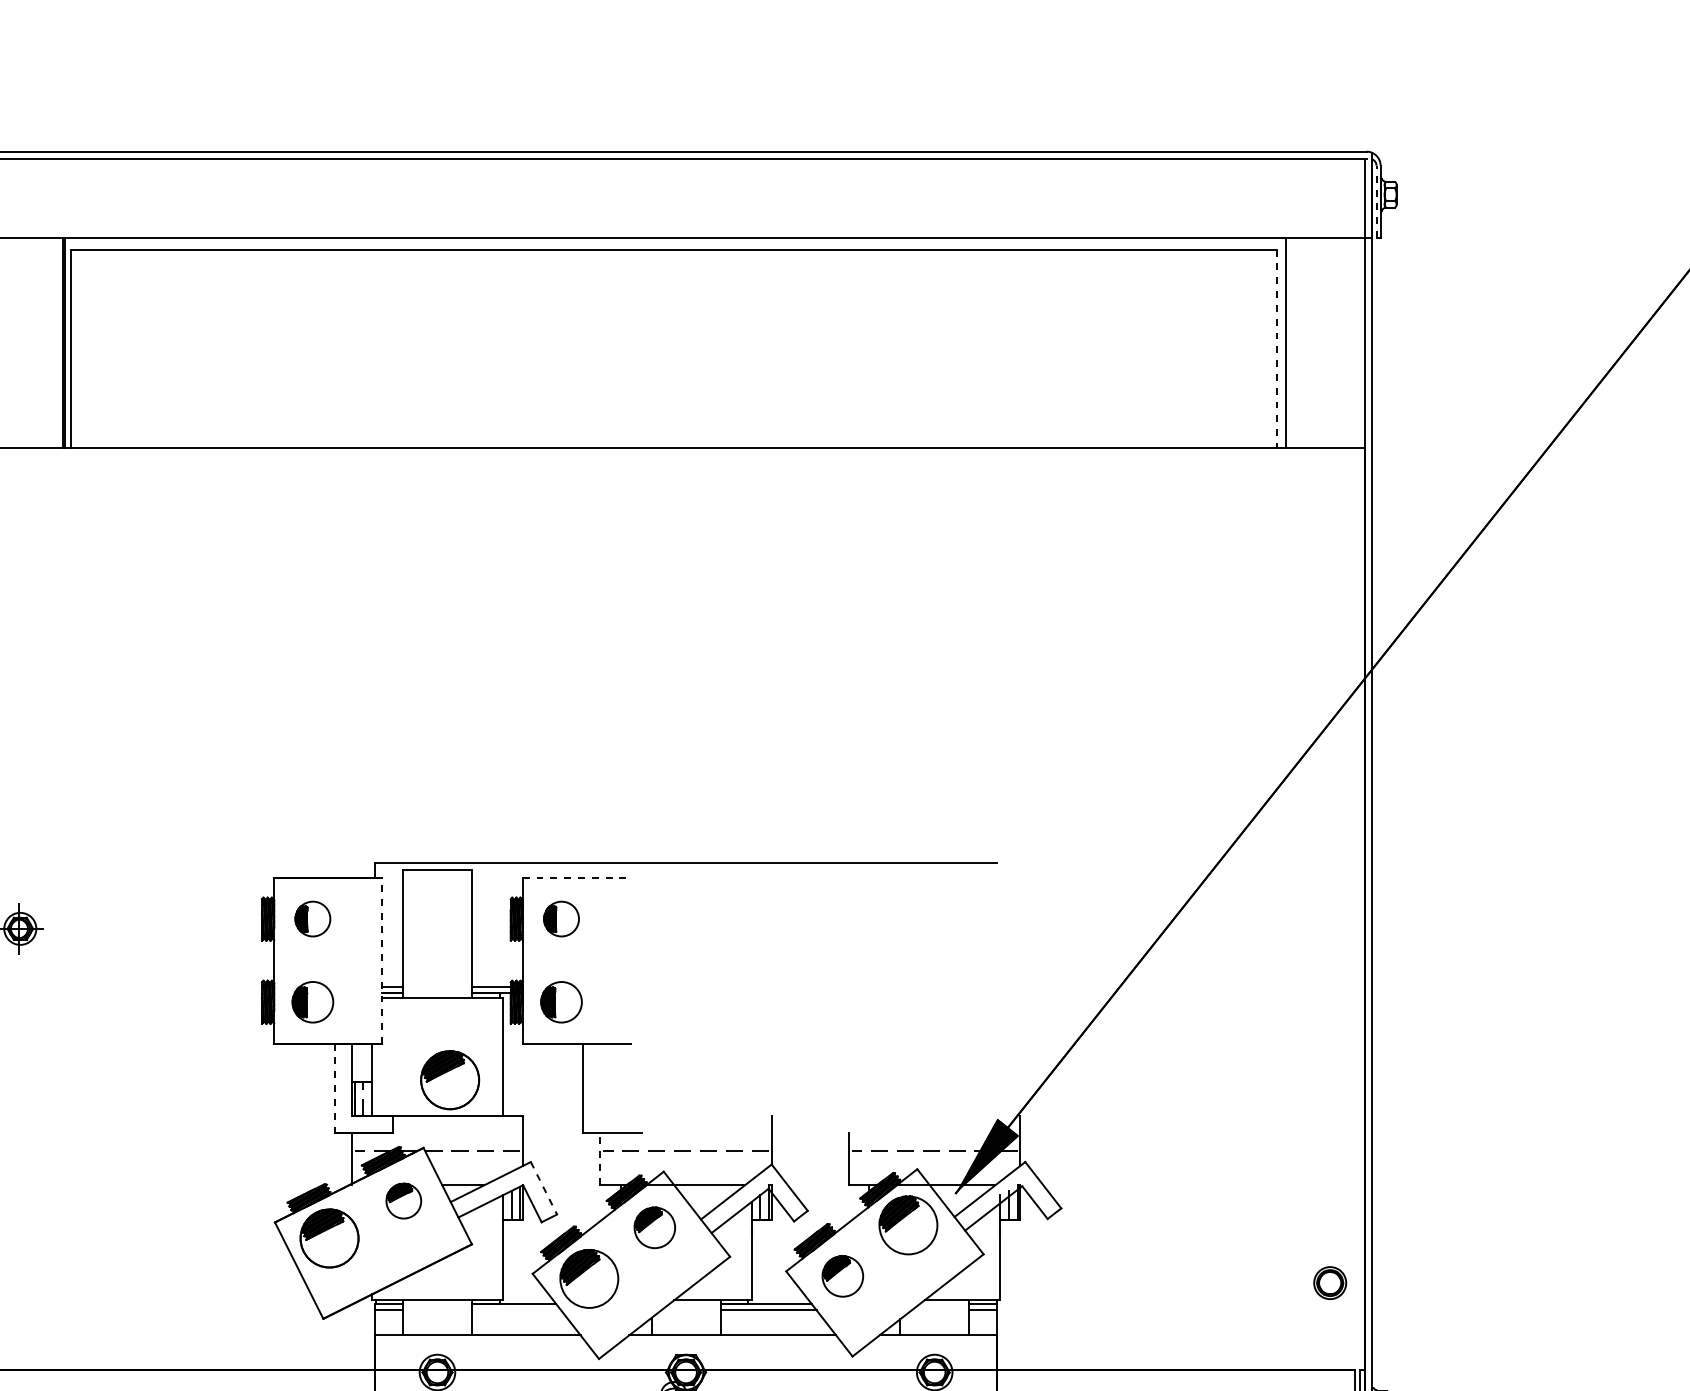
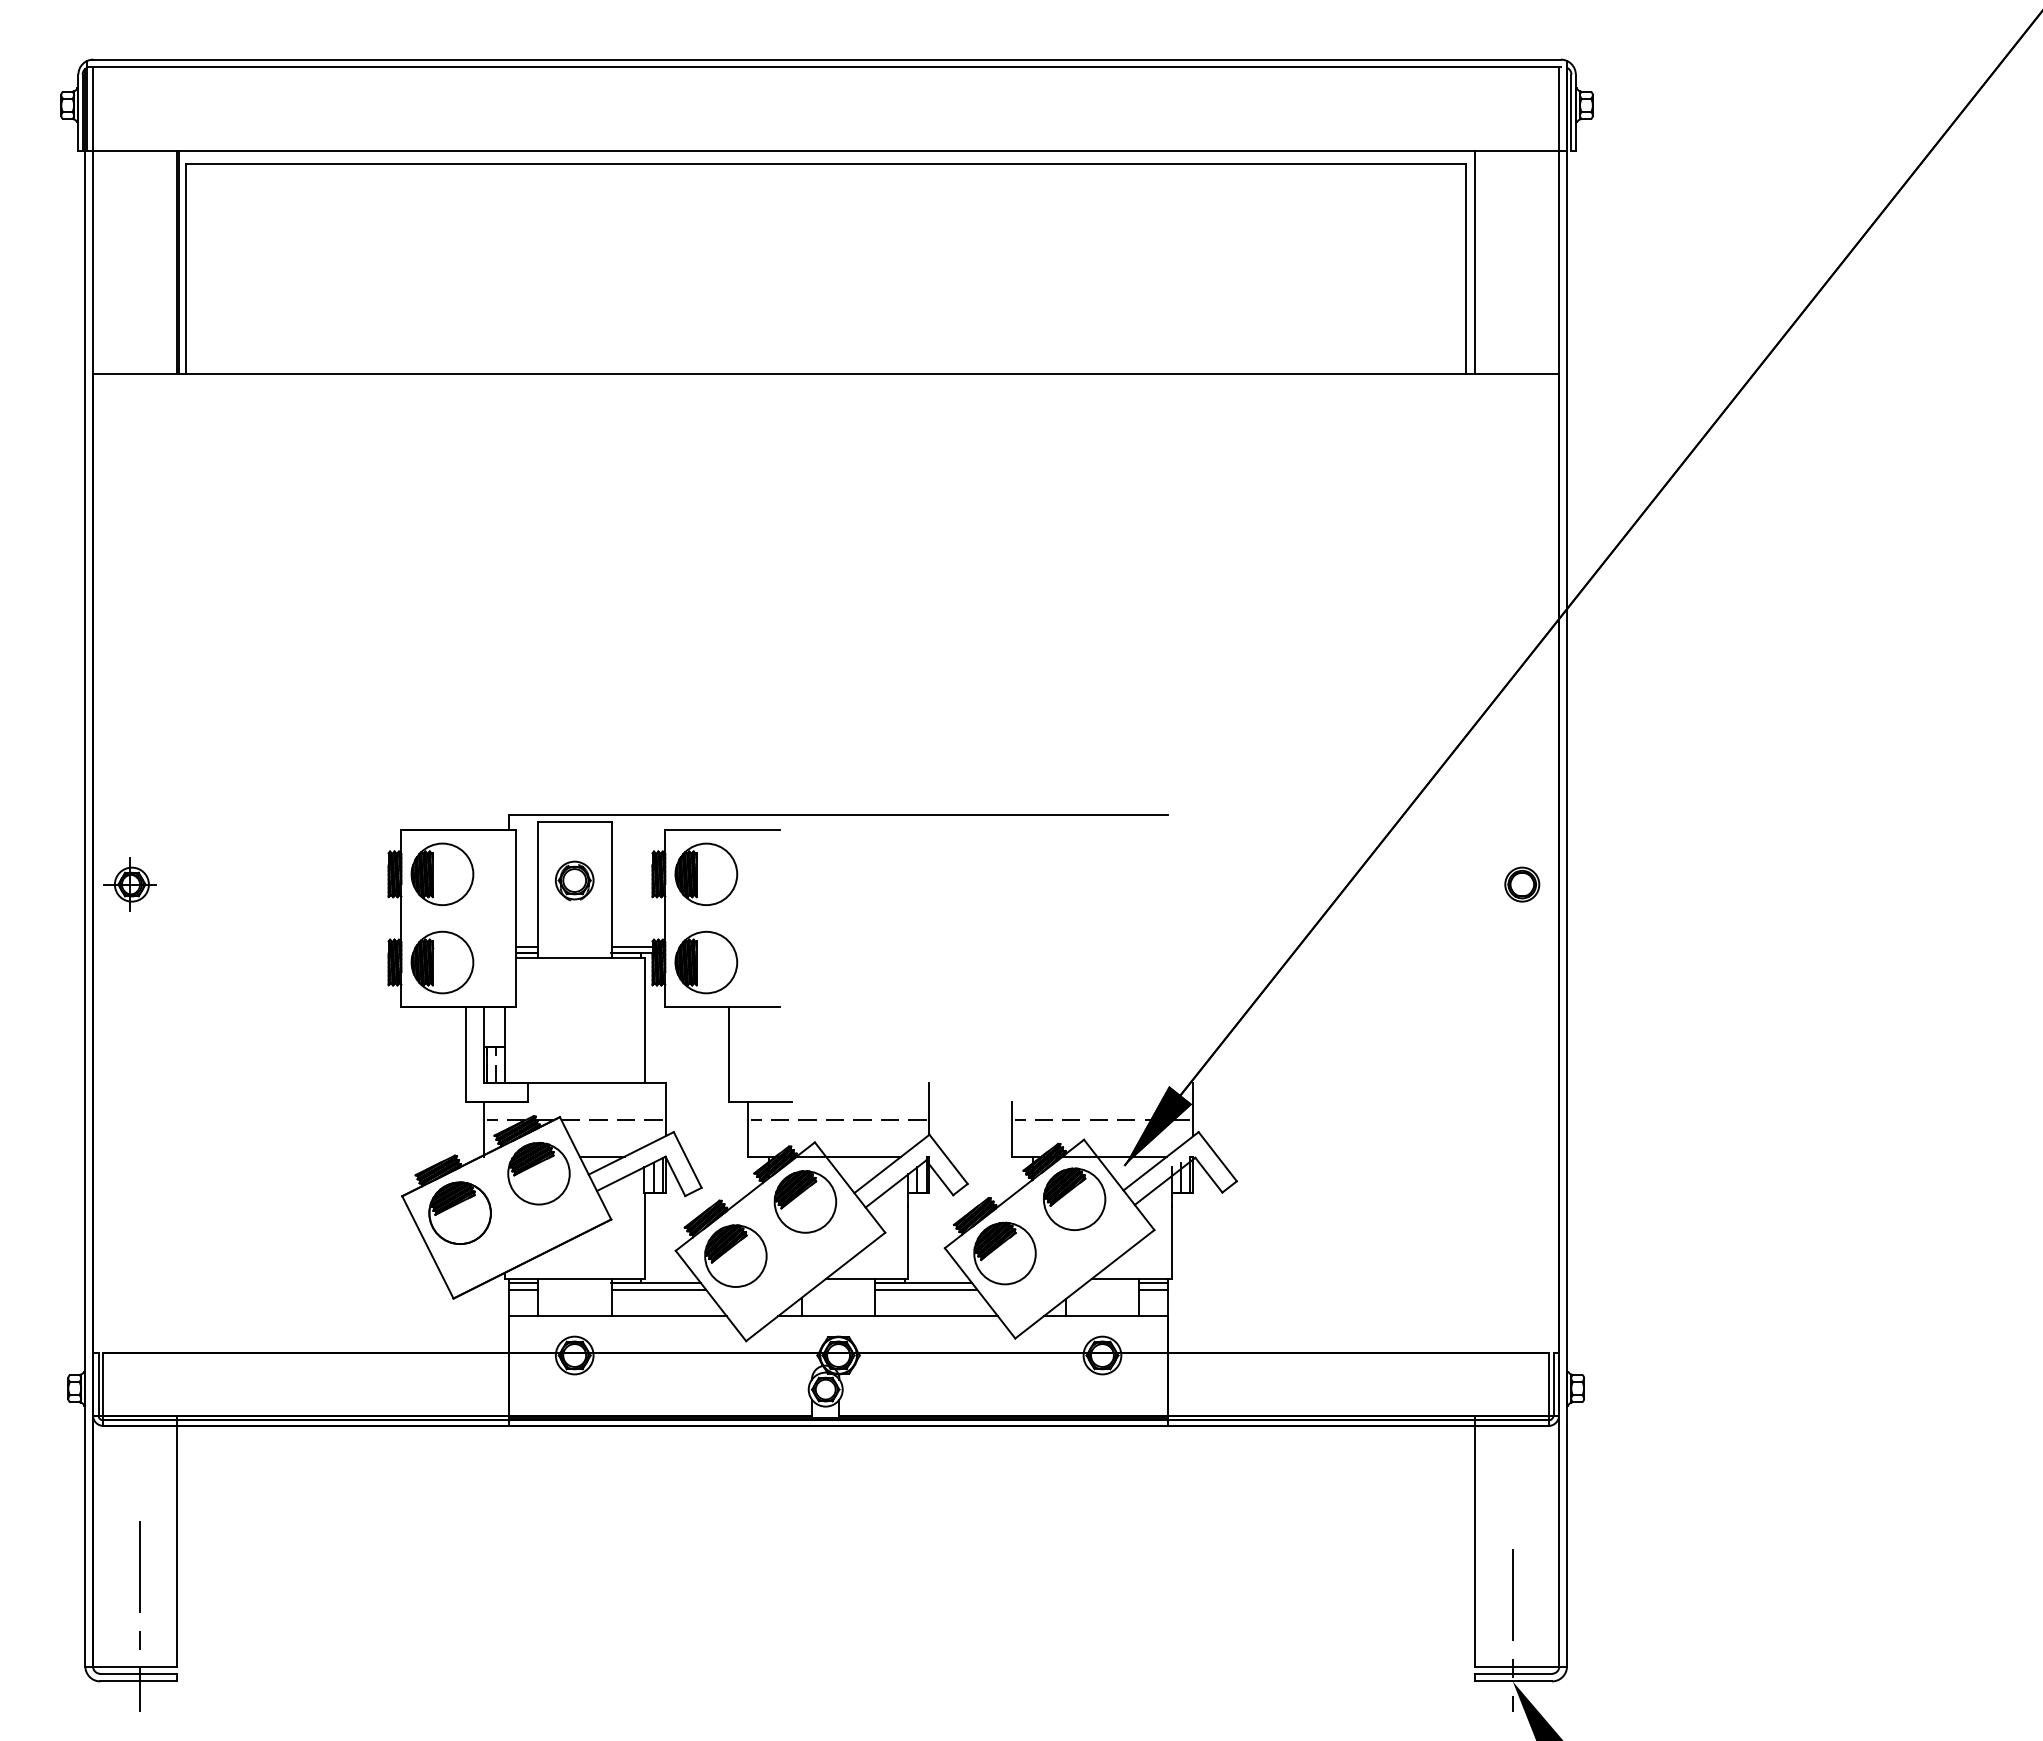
line: (1376, 201) -> (1571, 112), dashed -> solid
line: (1276, 349) -> (1465, 269), dashed -> solid
line: (576, 877) -> (722, 830), dashed -> solid
part: (312, 918) -> (442, 873), size x1.67
part: (561, 918) -> (706, 873), size x1.67
part: (437, 924) -> (574, 880), added
line: (381, 959) -> (515, 917), dashed -> solid
part: (312, 1002) -> (442, 962), size x1.43
part: (561, 1002) -> (706, 962), size x1.43
part: (449, 1079) -> (587, 1044), removed
line: (334, 1088) -> (465, 1054), dashed -> solid
line: (600, 1158) -> (747, 1128), dashed -> solid
line: (543, 1188) -> (687, 1160), dashed -> solid
part: (403, 1201) -> (538, 1173), size x1.67
part: (654, 1227) -> (805, 1201), size x1.43
part: (842, 1276) -> (1004, 1253), size x1.43
part: (1330, 1282) -> (1522, 884), moved
line: (516, 1310) -> (658, 1289), added

